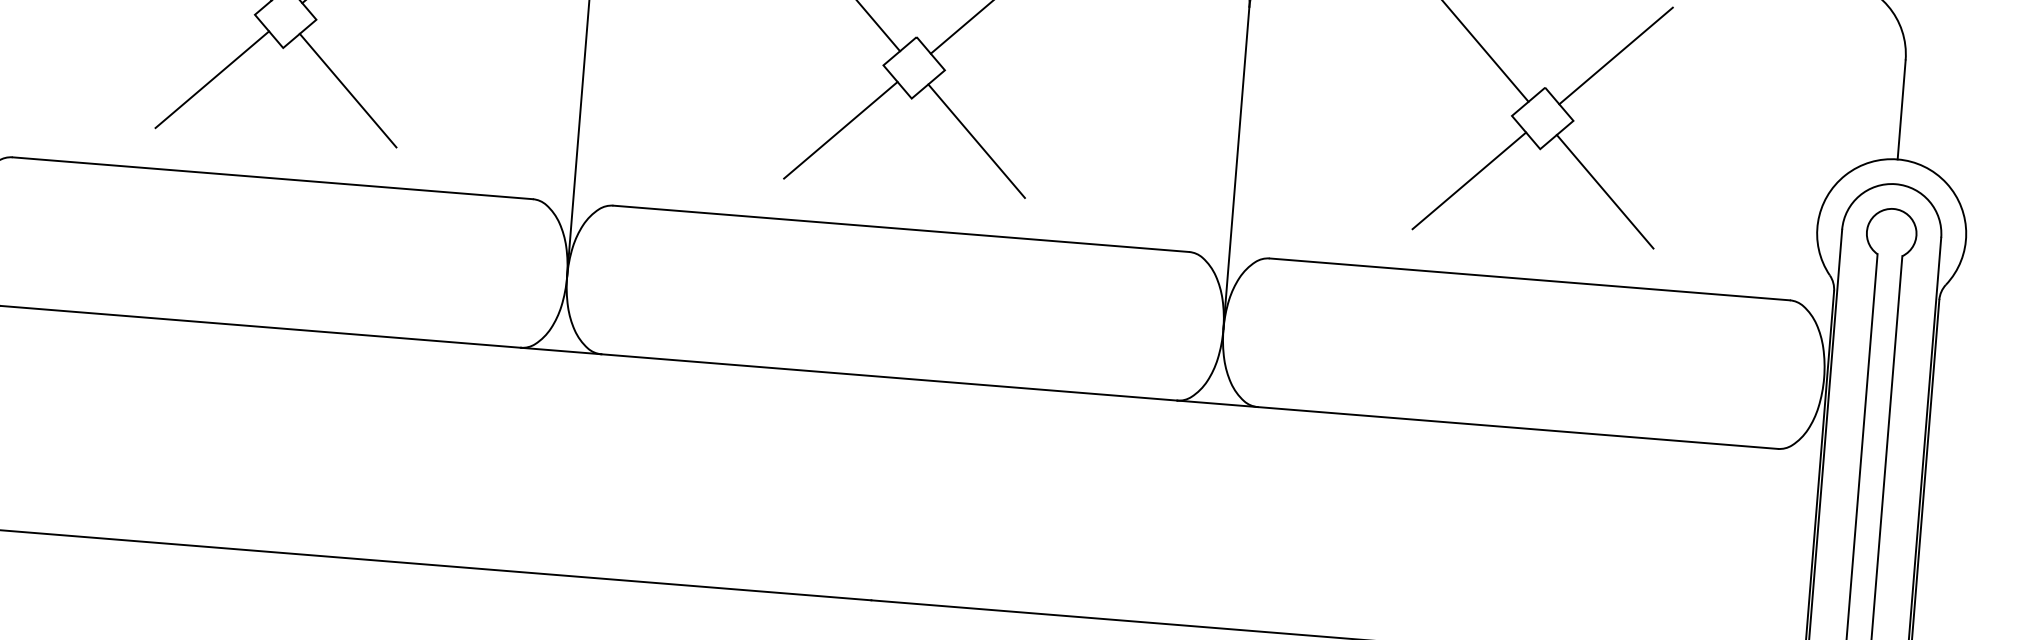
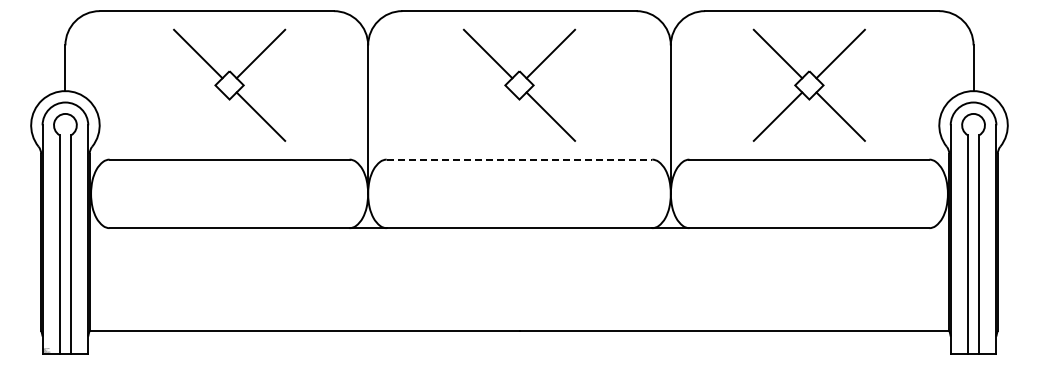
line: (212, 79) -> (198, 116), removed
line: (839, 129) -> (487, 116), removed
line: (901, 228) -> (519, 159), solid -> dashed

